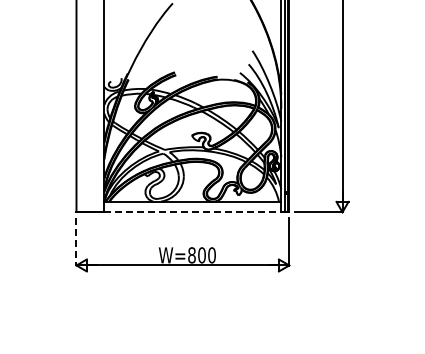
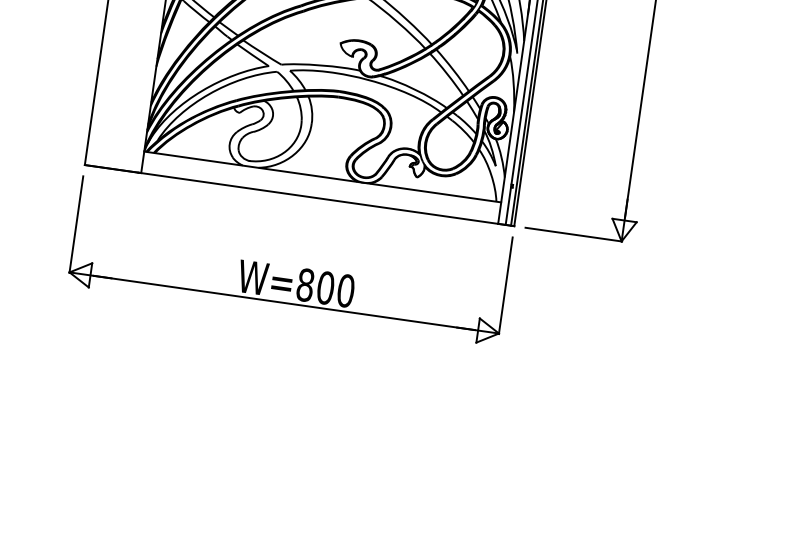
line: (196, 212) -> (326, 199), dashed -> solid
line: (76, 241) -> (76, 224), dashed -> solid

